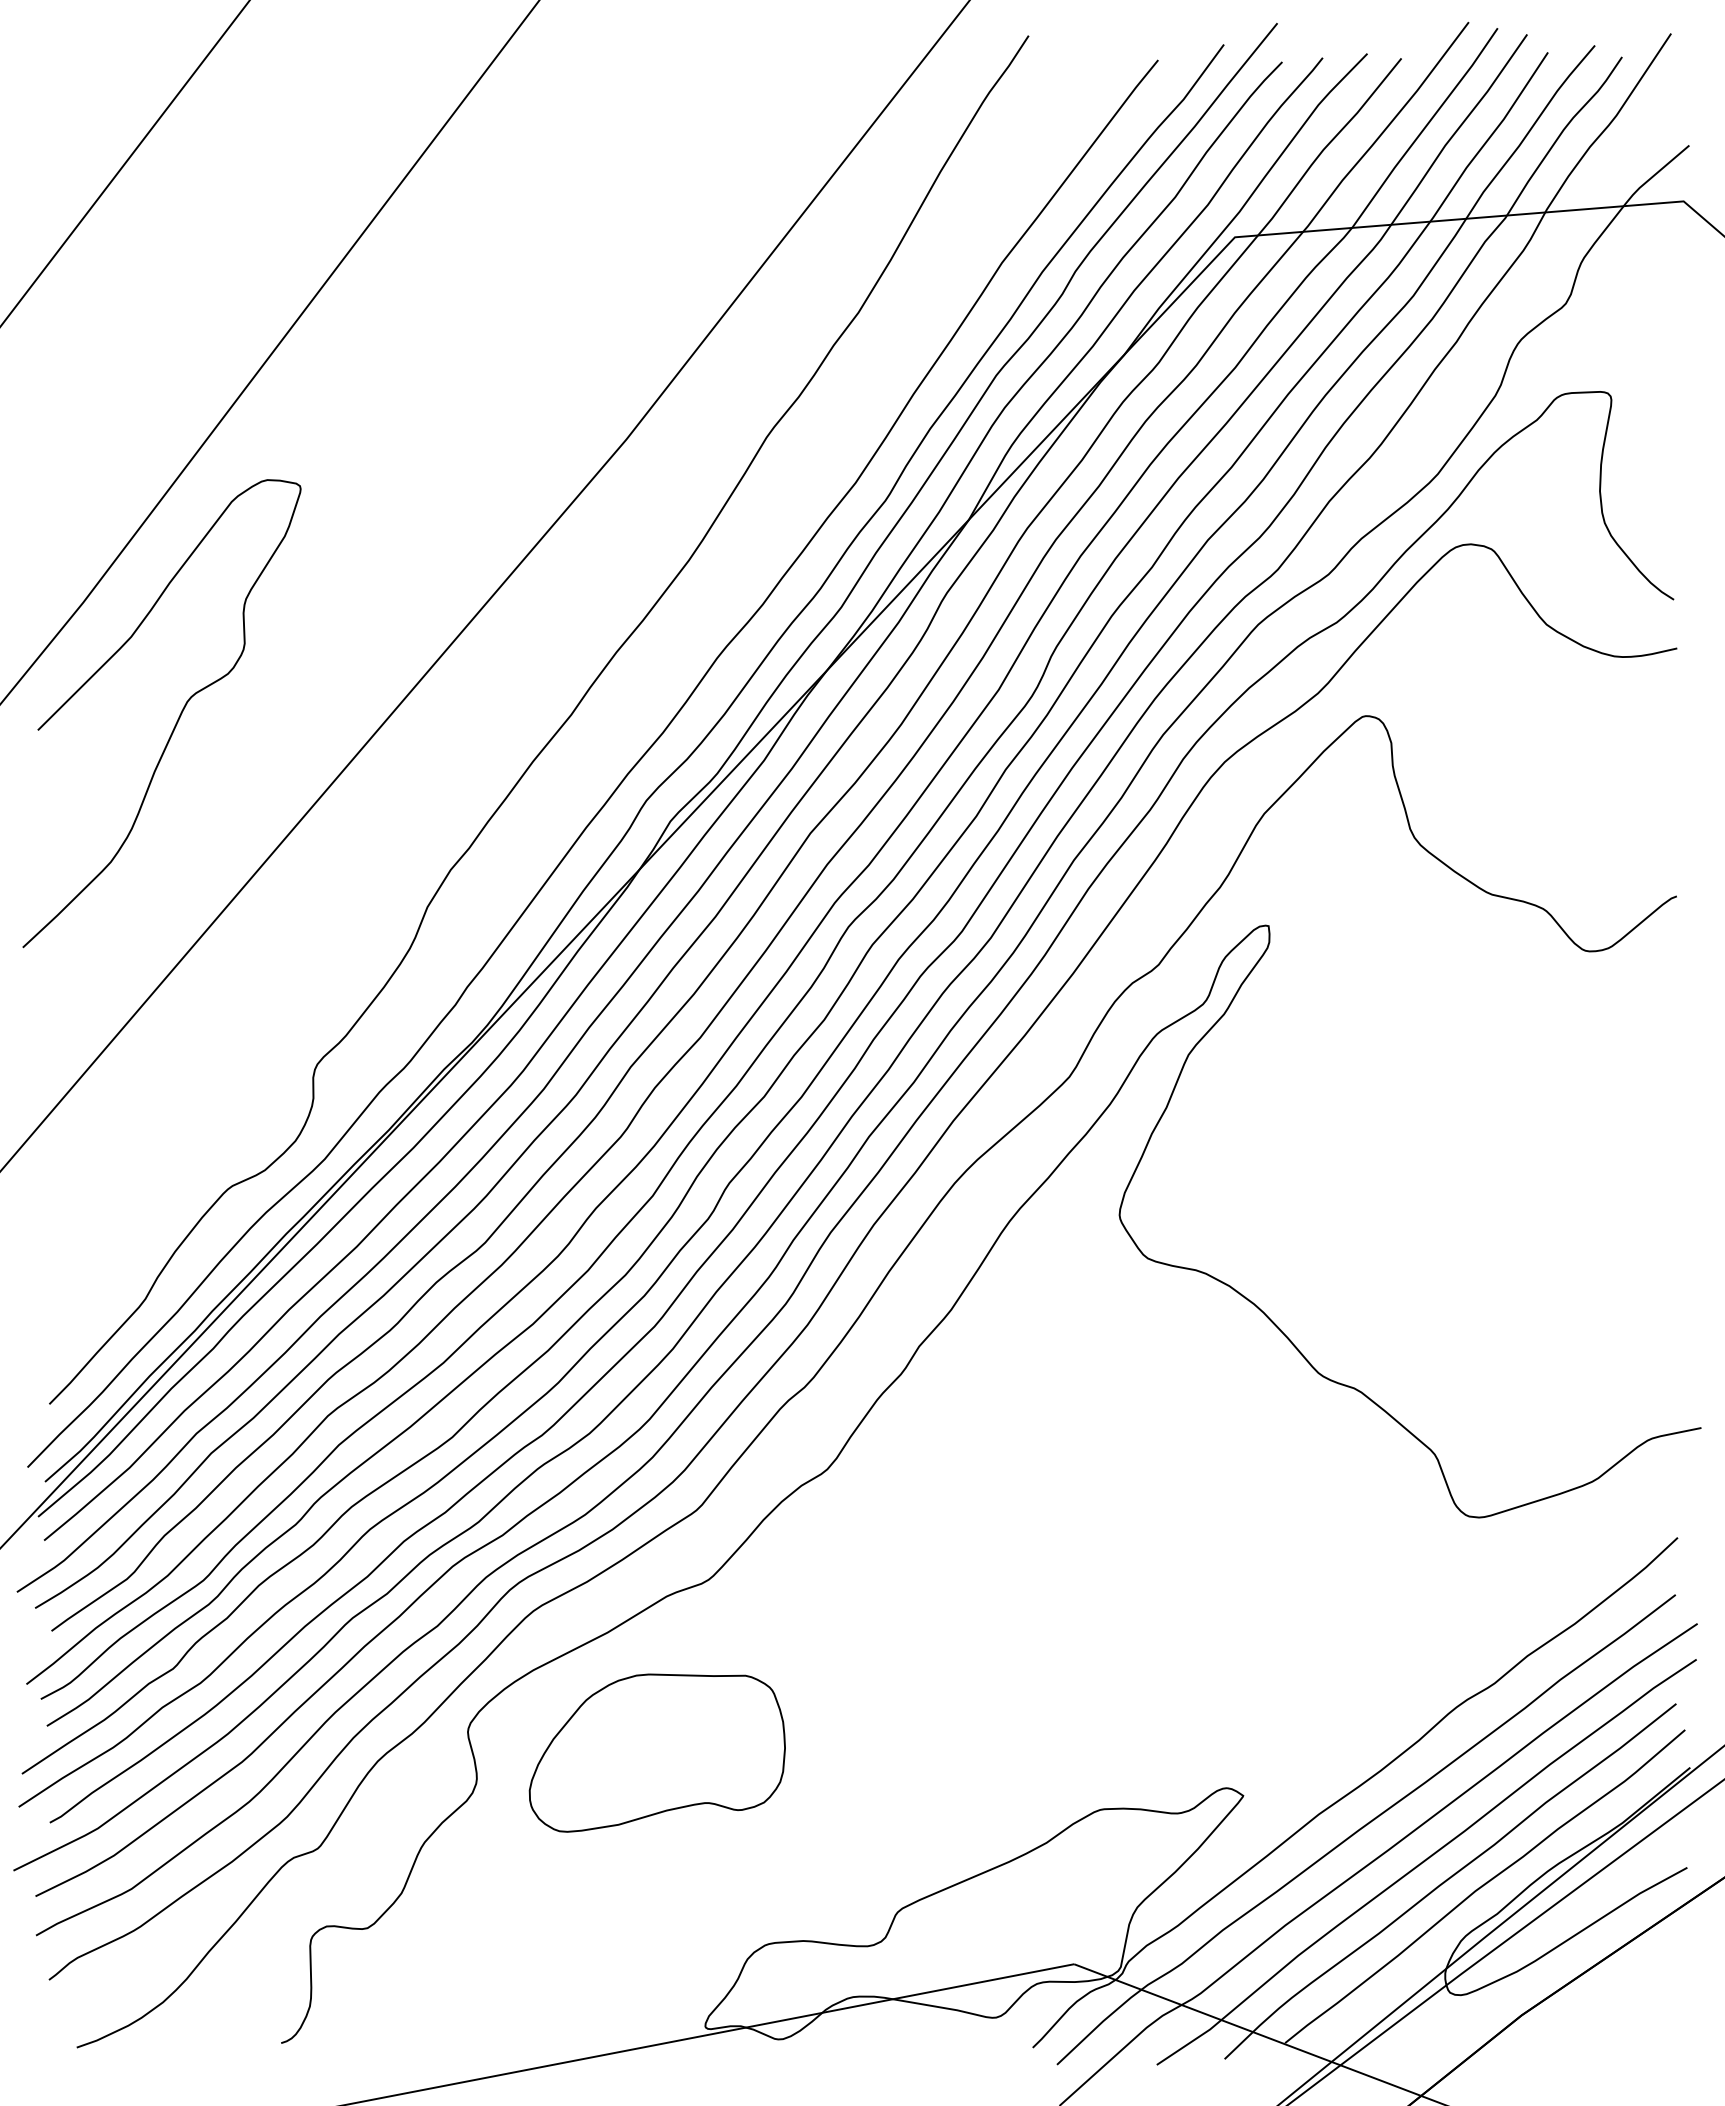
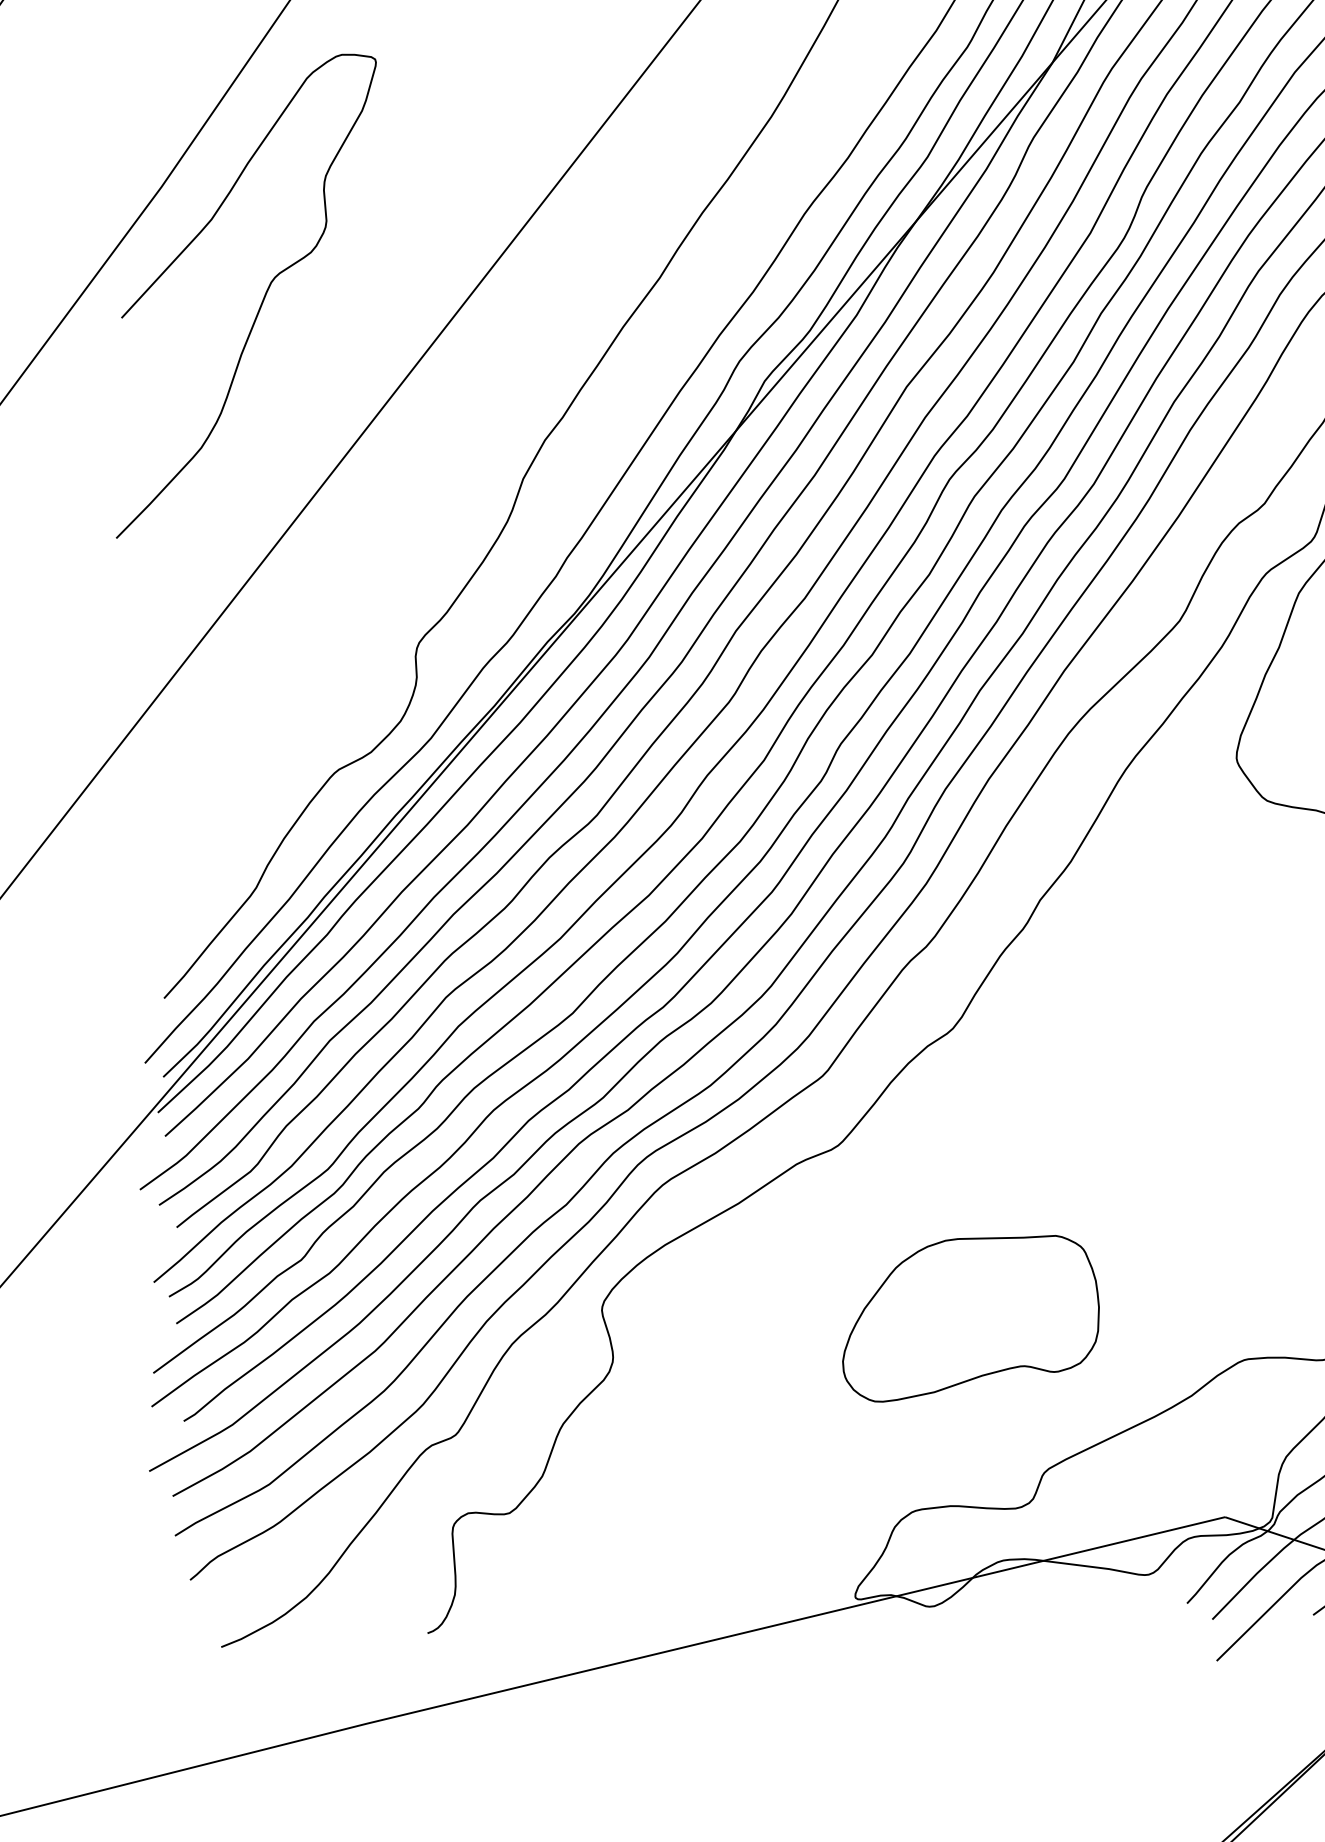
part: (656, 1752) -> (969, 1317), moved

